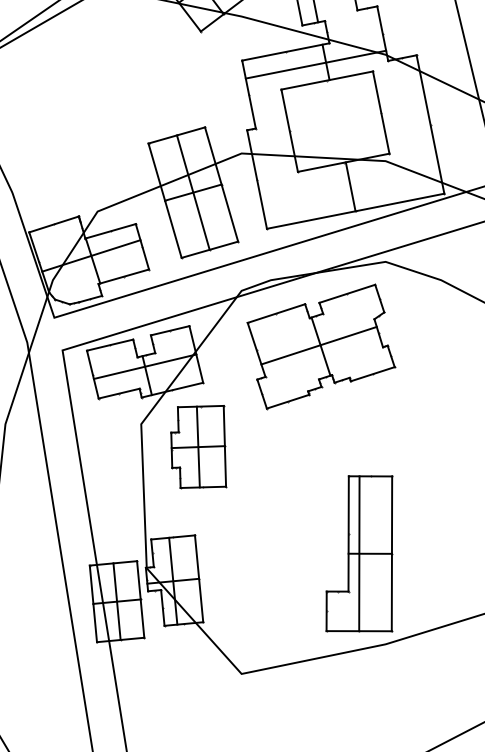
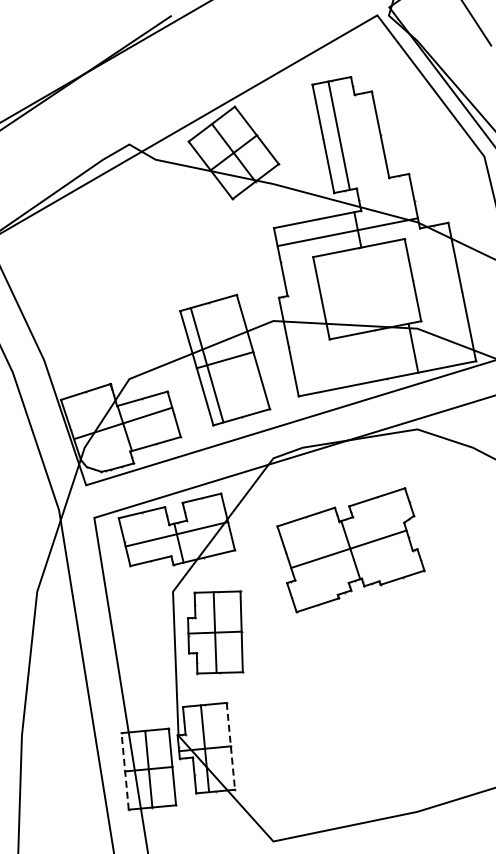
line: (350, 185) -> (413, 347), moved
line: (192, 191) -> (206, 364), moved
part: (320, 346) -> (350, 550), moved
part: (198, 446) -> (215, 632), moved
part: (359, 553) -> (391, 721), removed
line: (198, 578) -> (230, 746), solid -> dashed
line: (93, 602) -> (125, 770), solid -> dashed

